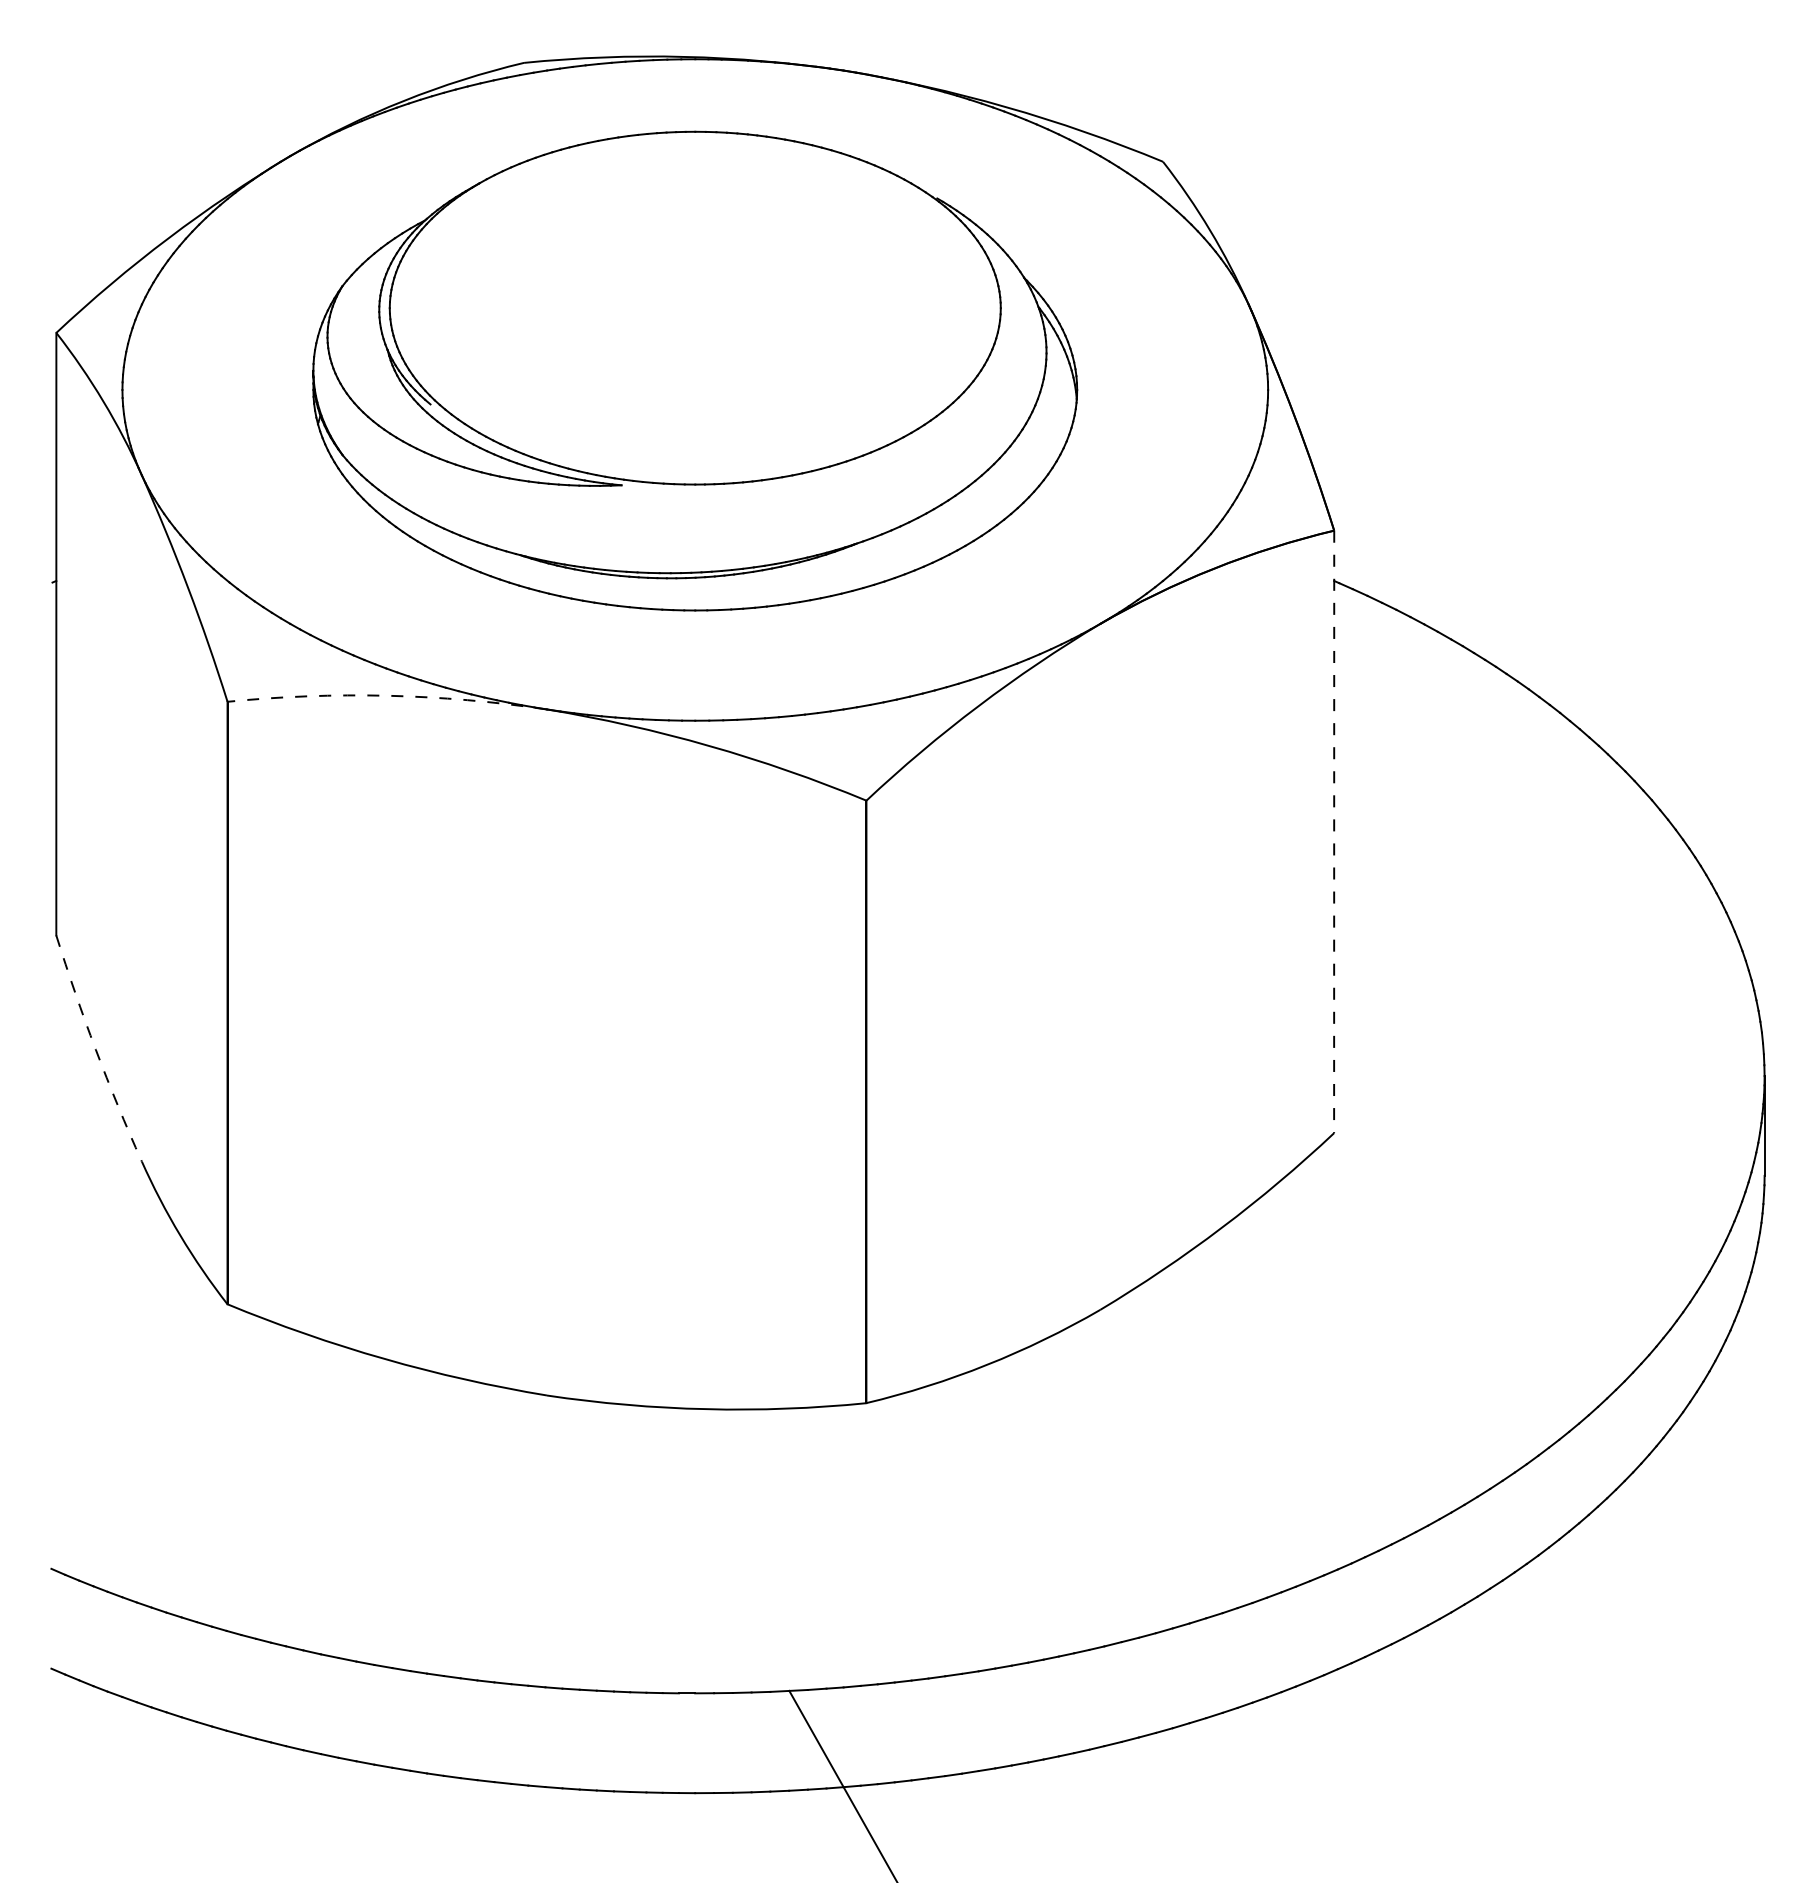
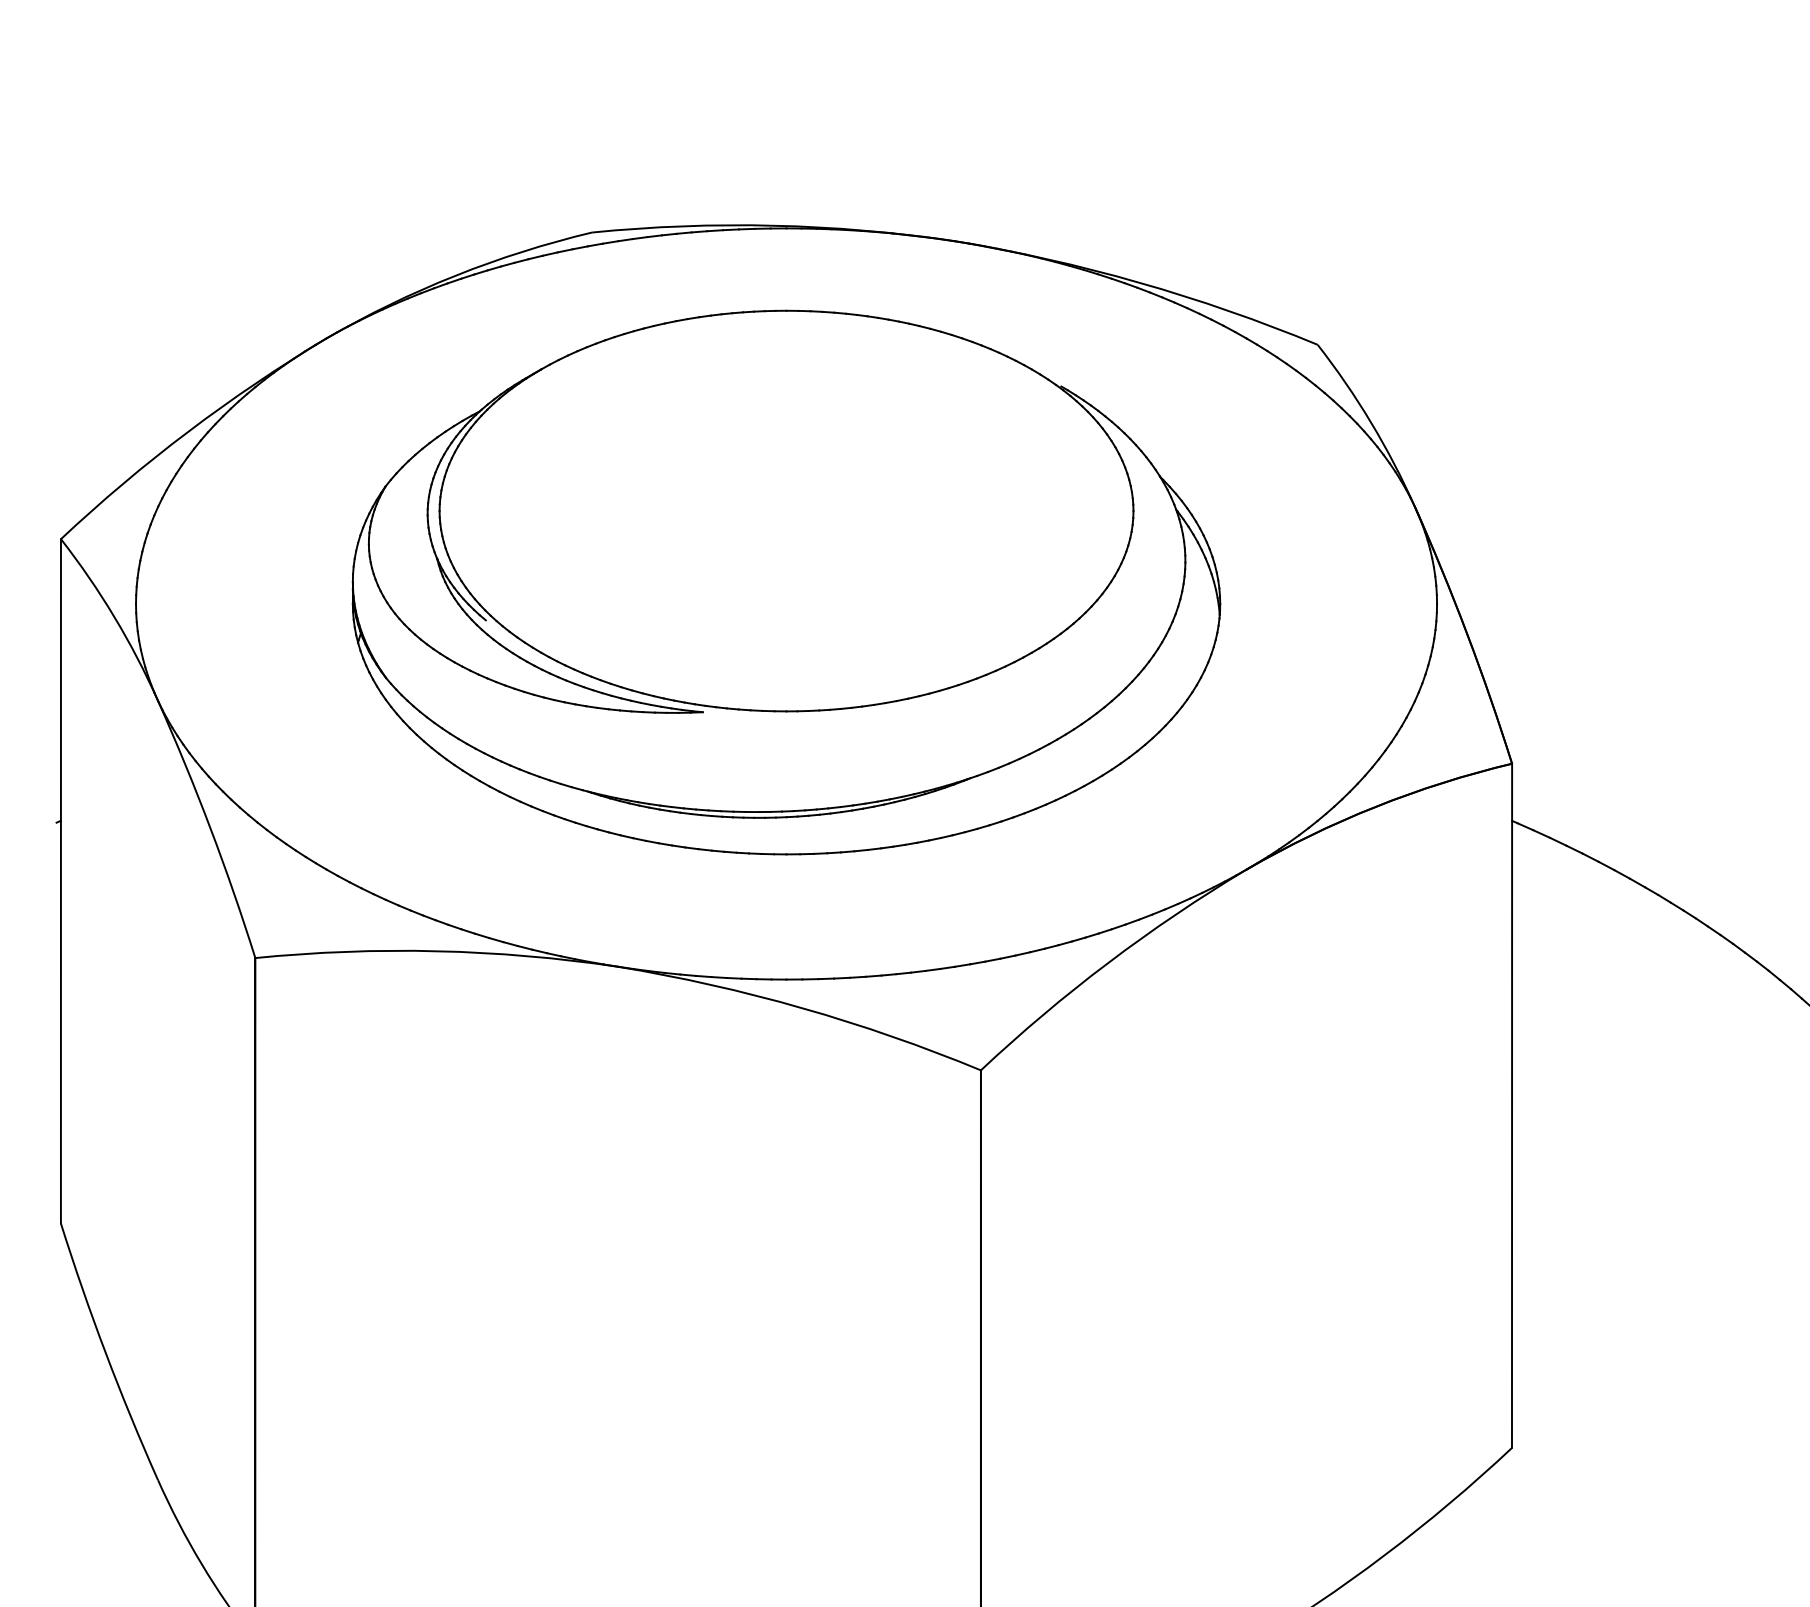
arc: (387, 695) -> (437, 950), dashed -> solid
line: (1334, 832) -> (1512, 1106), dashed -> solid
arc: (95, 1049) -> (105, 1352), dashed -> solid

